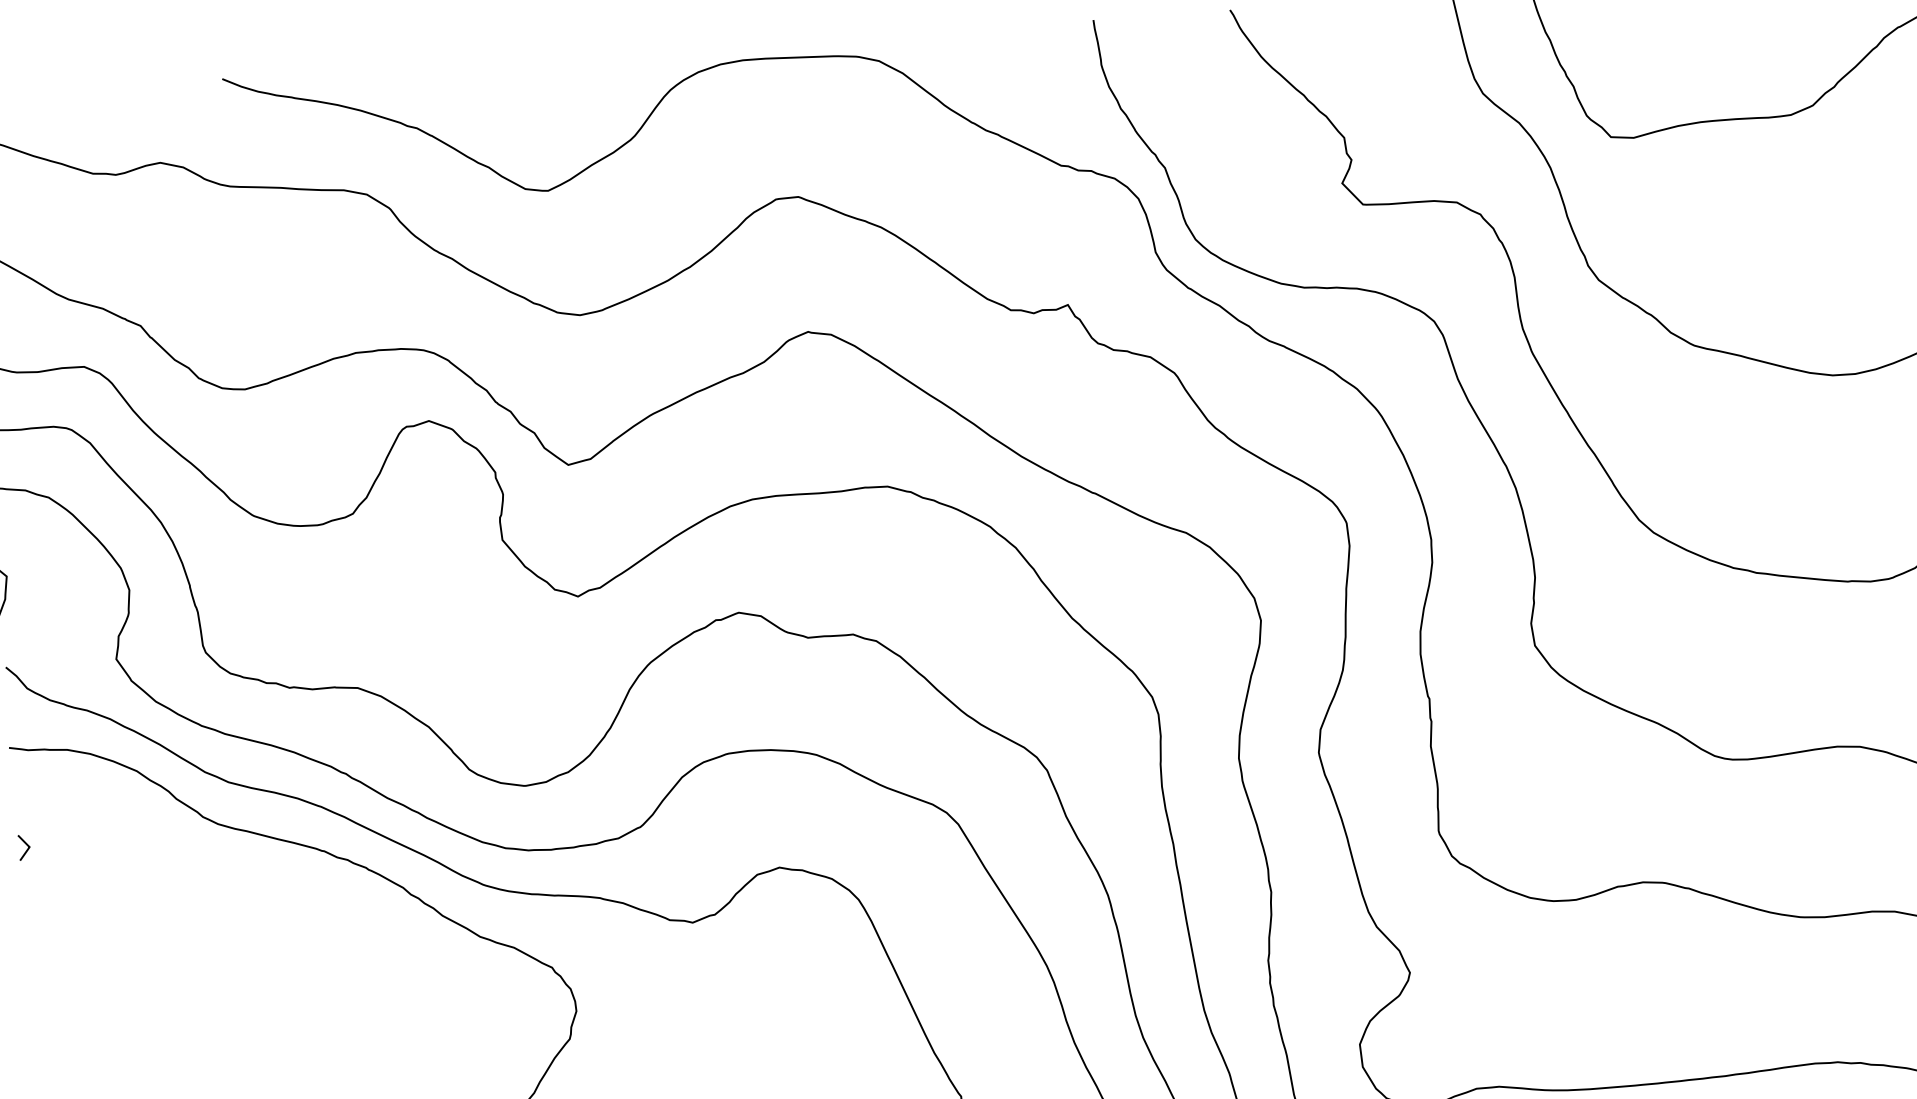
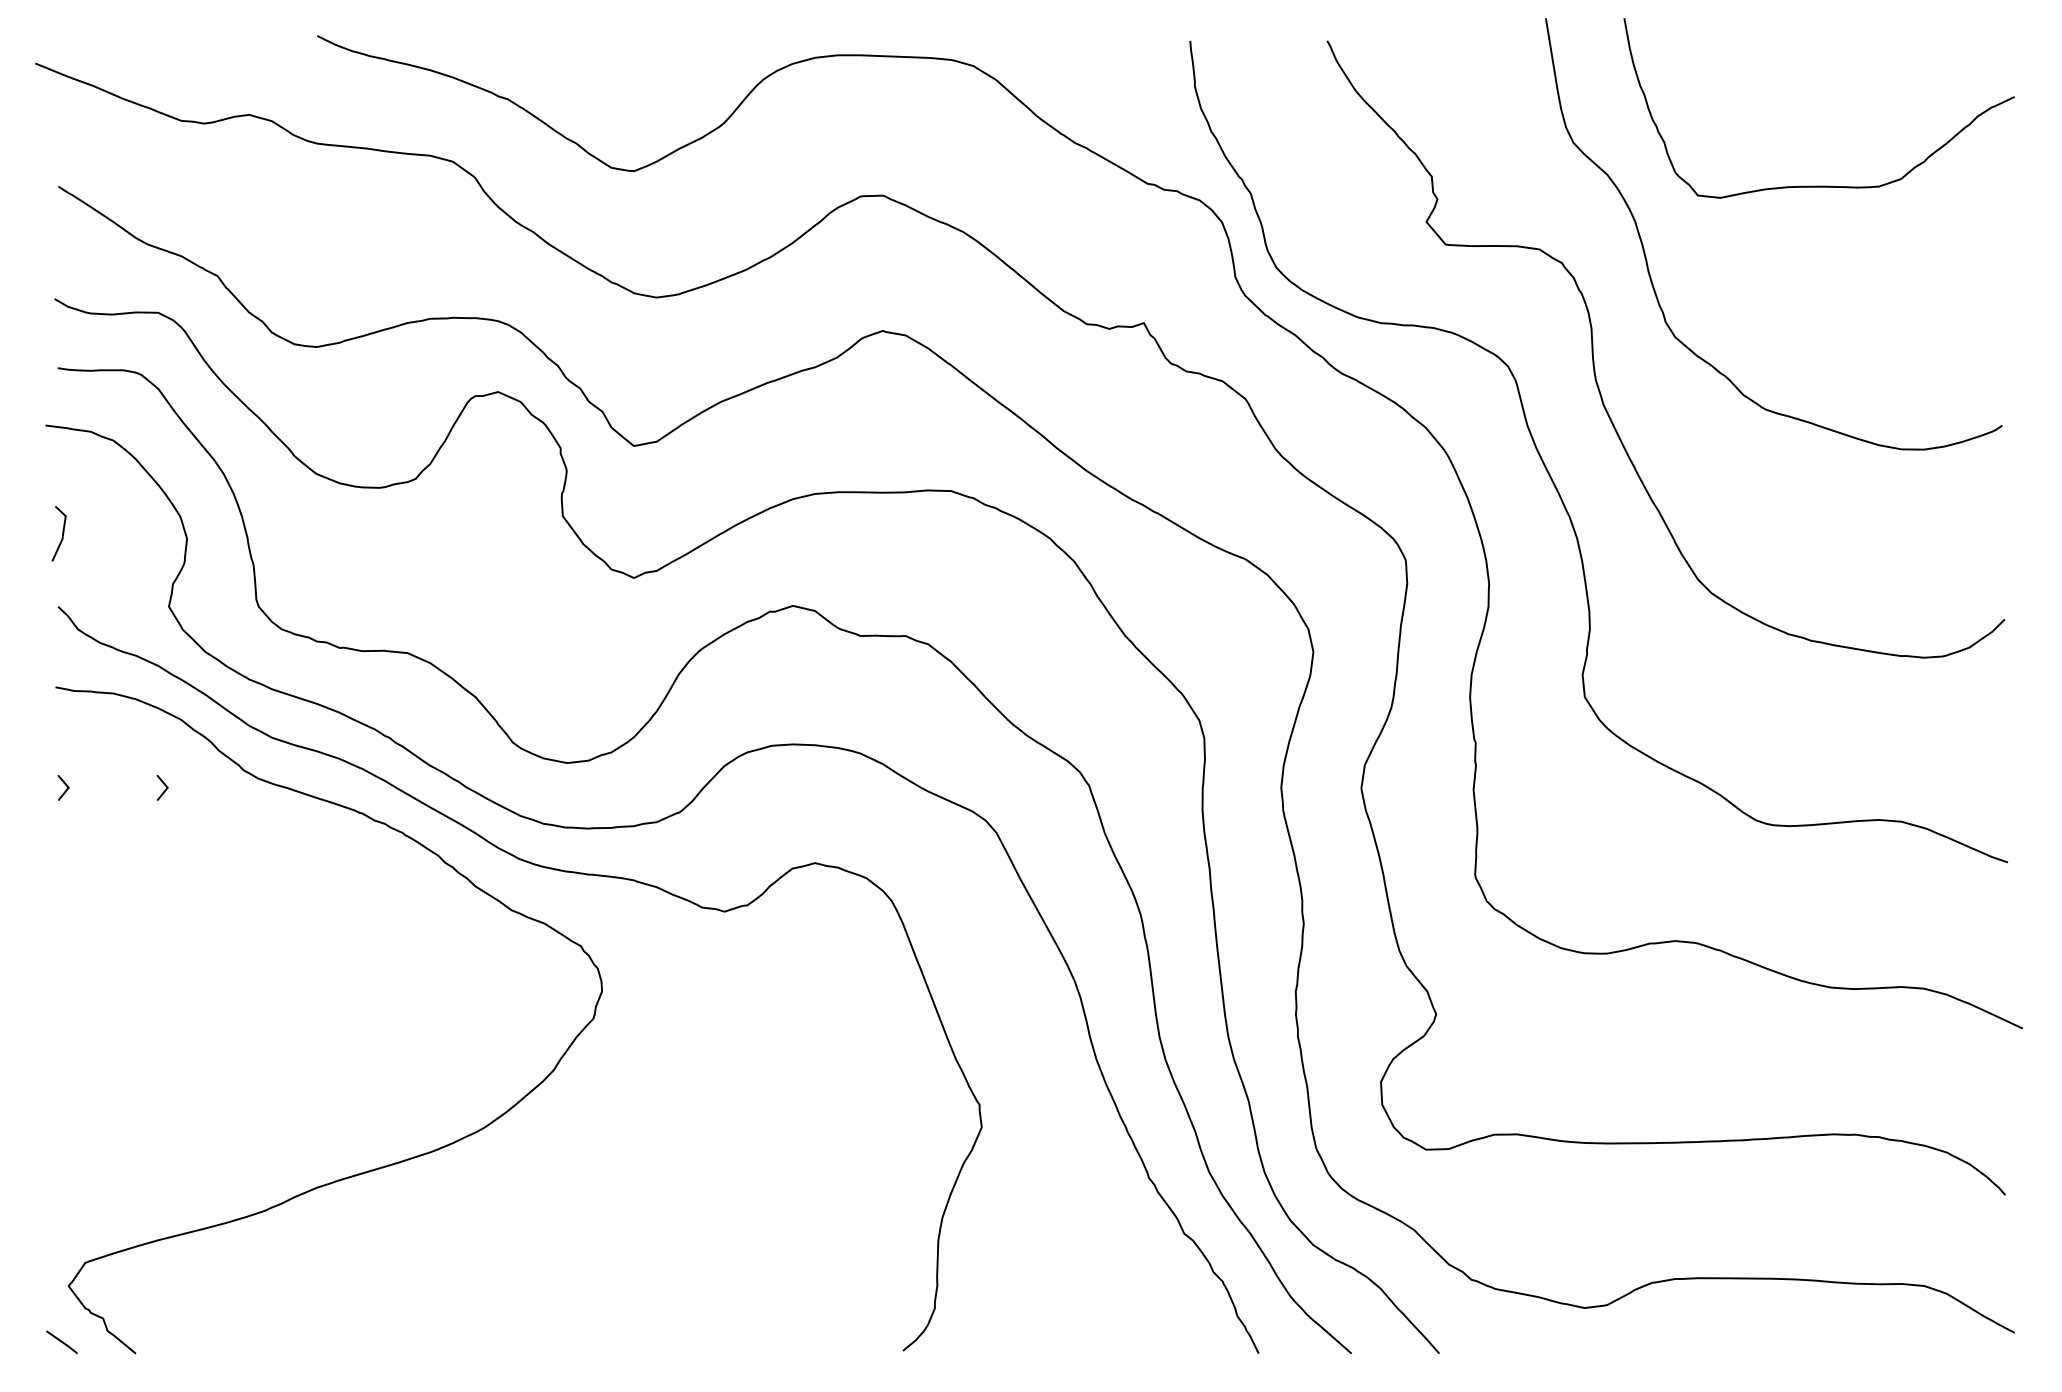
line: (124, 837) -> (164, 785), added

